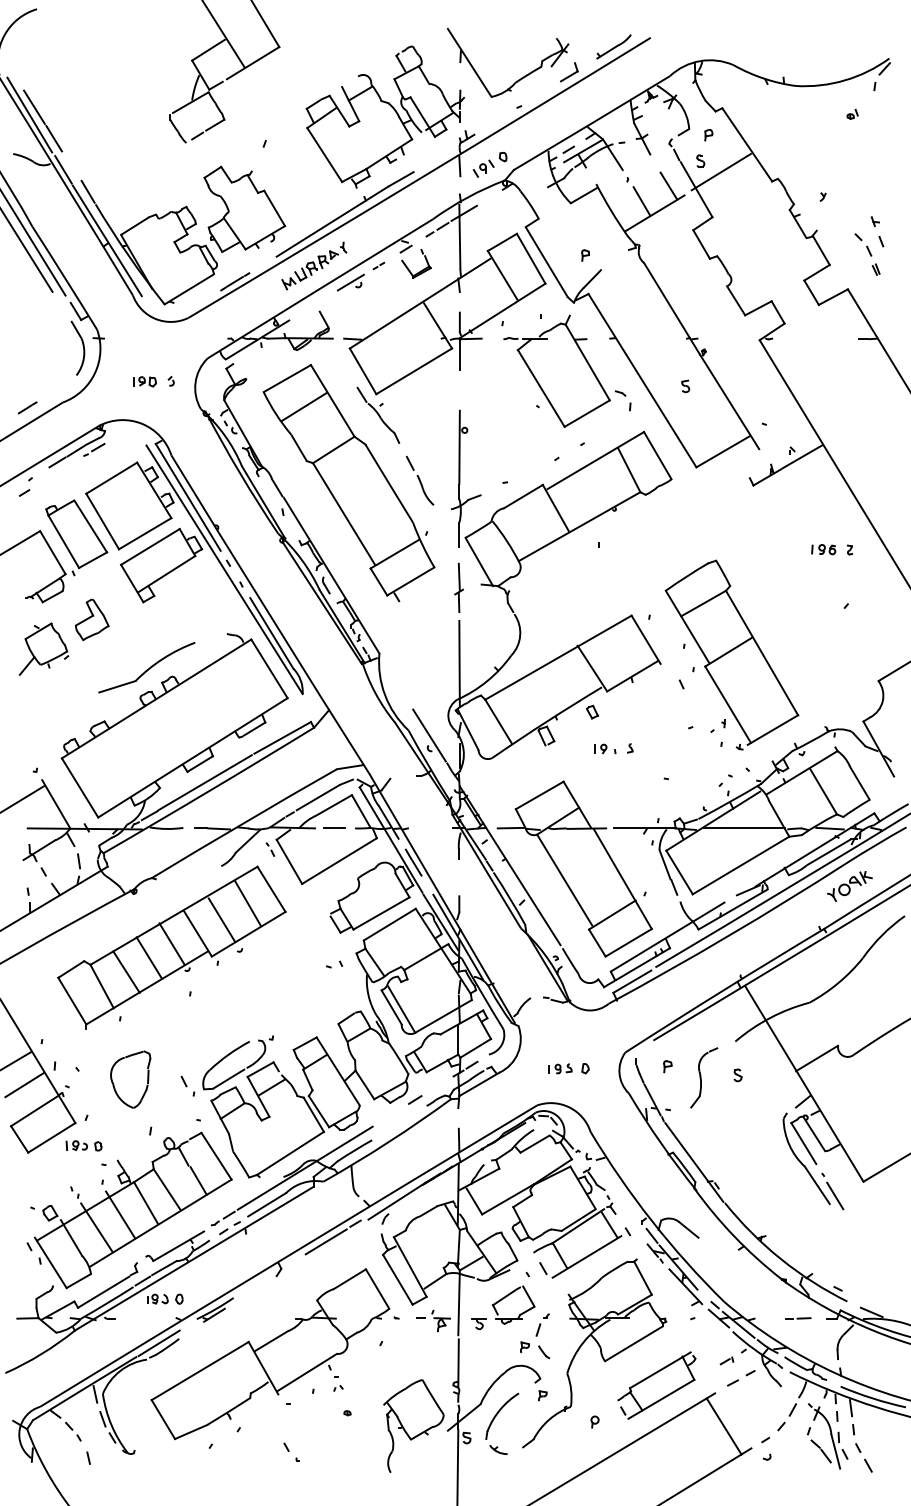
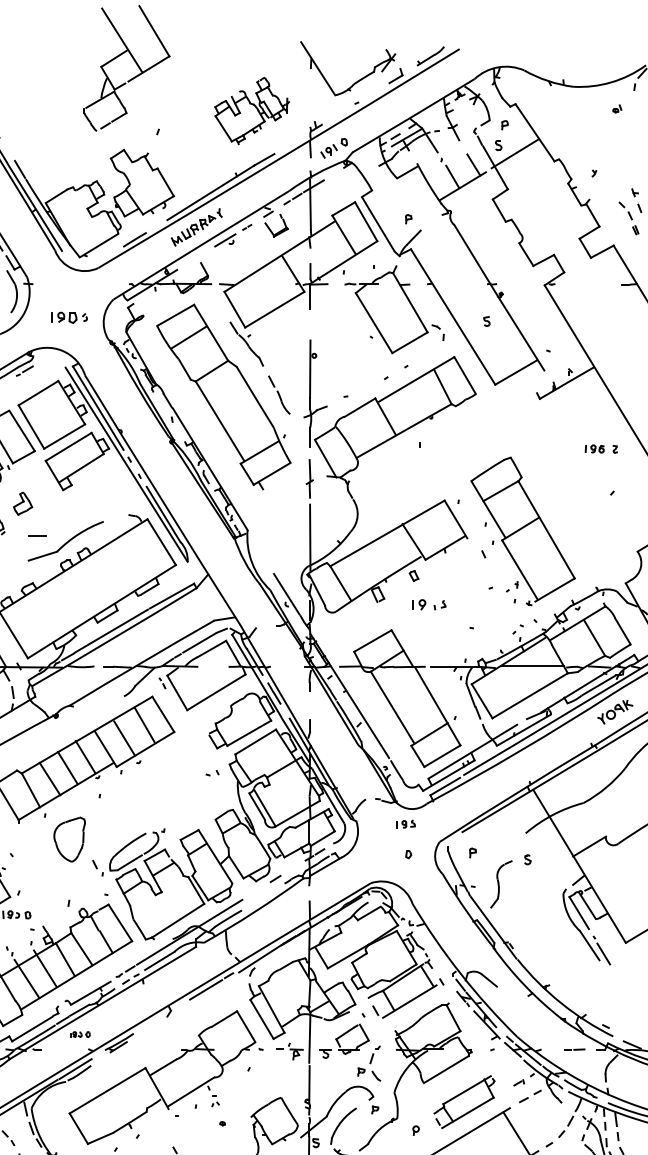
part: (384, 116) -> (251, 110), size x0.6
part: (144, 381) -> (64, 317), size x1.4
part: (91, 619) -> (22, 503), size x0.7
part: (605, 748) -> (424, 604), size x1.4
line: (334, 827) -> (37, 534), moved
part: (560, 1068) -> (406, 823), moved
part: (704, 1077) -> (501, 884), moved
part: (130, 1079) -> (69, 839), moved
part: (165, 1298) -> (80, 1034), size x0.7

